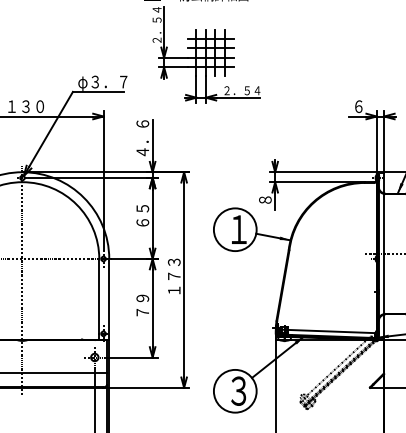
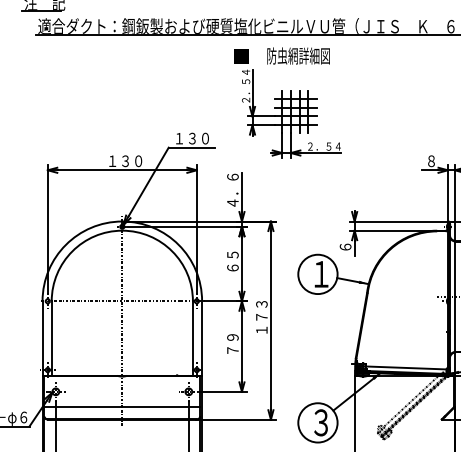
text: (102, 83) -> (195, 139), φ３．７ -> １３０
text: (358, 105) -> (431, 160), ６ -> ８
text: (265, 199) -> (345, 246), ８ -> ６

